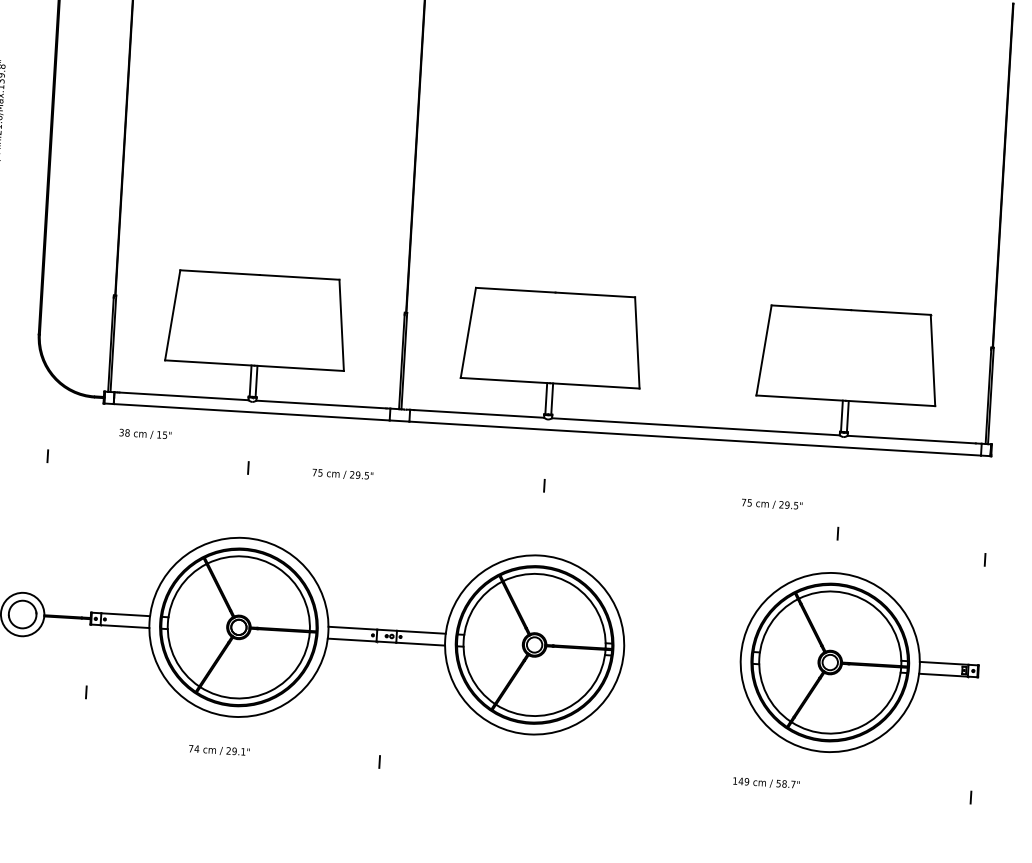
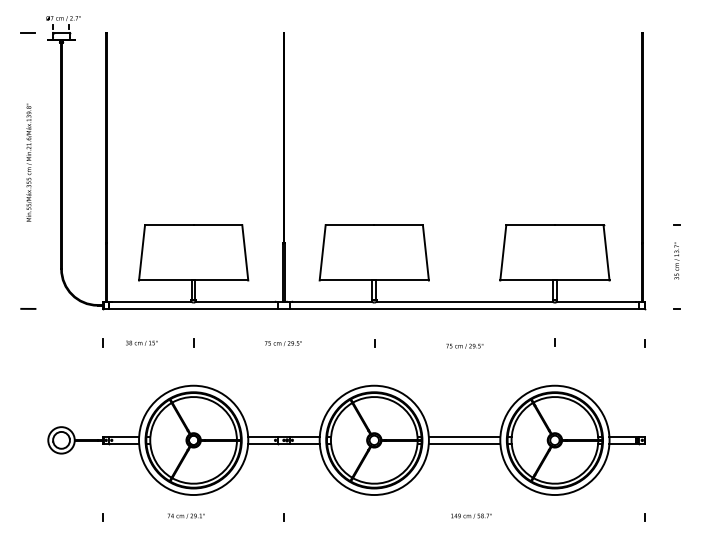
text: (145, 433) -> (141, 342), moved
line: (46, 455) -> (102, 342), moved
text: (343, 474) -> (283, 343), moved
text: (771, 503) -> (464, 345), moved
line: (837, 533) -> (554, 342), moved
line: (983, 560) -> (644, 343), moved
line: (682, 647) -> (464, 436), added
line: (681, 660) -> (464, 444), added
line: (85, 692) -> (102, 517), moved
text: (766, 782) -> (471, 515), moved

